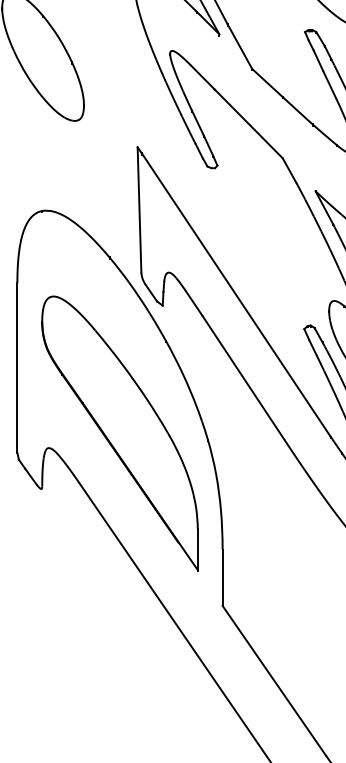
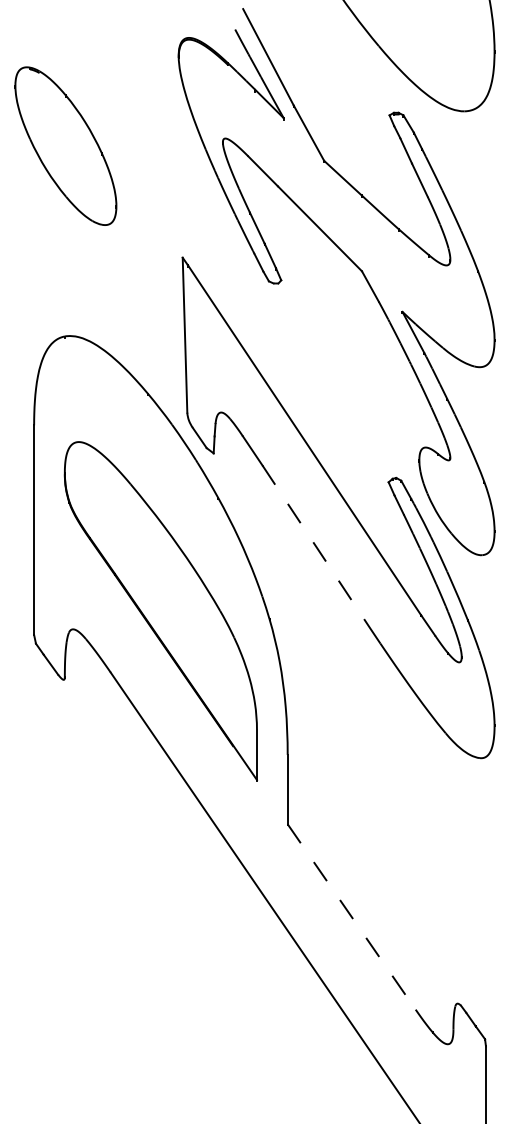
line: (243, 377) -> (313, 542), solid -> dashed
line: (274, 680) -> (351, 916), solid -> dashed

